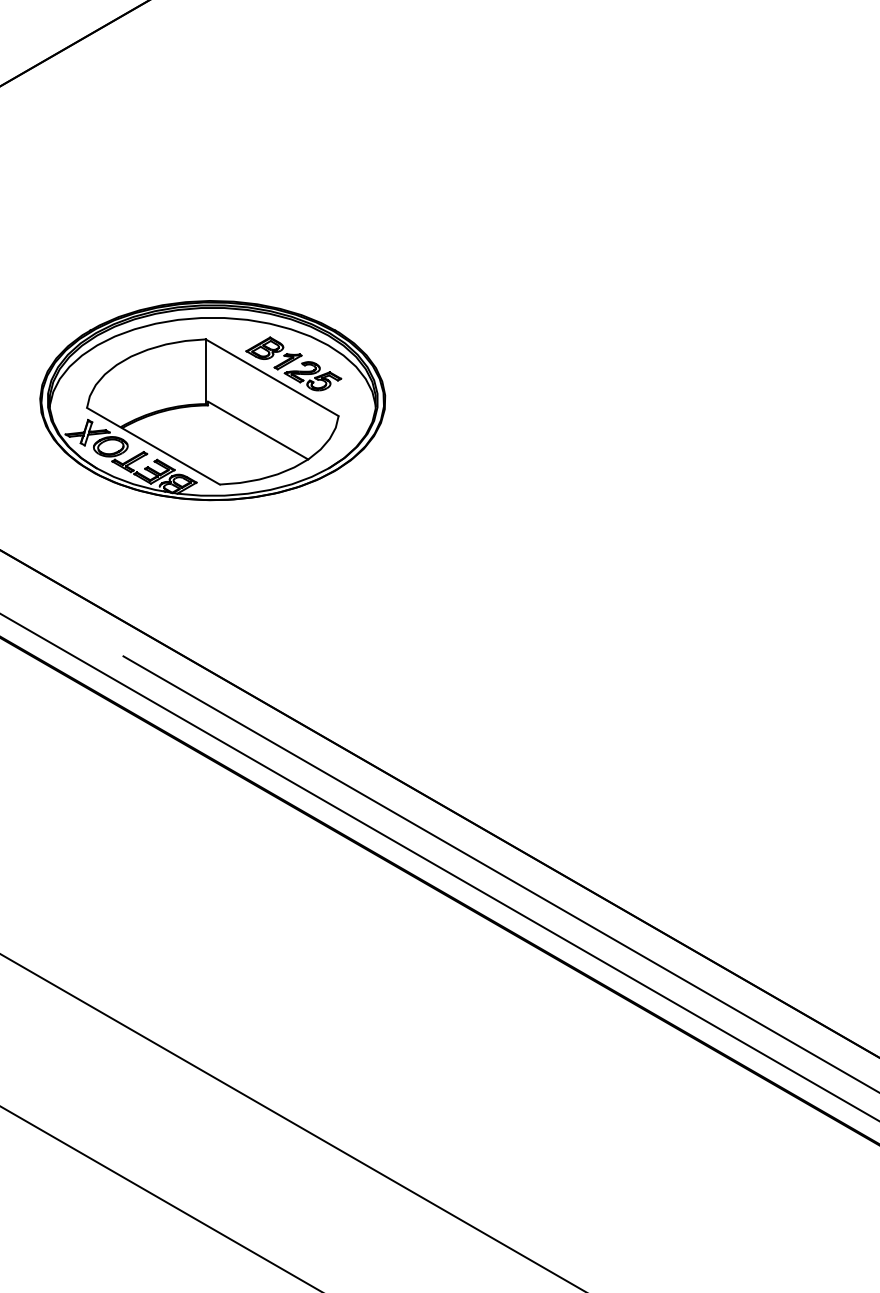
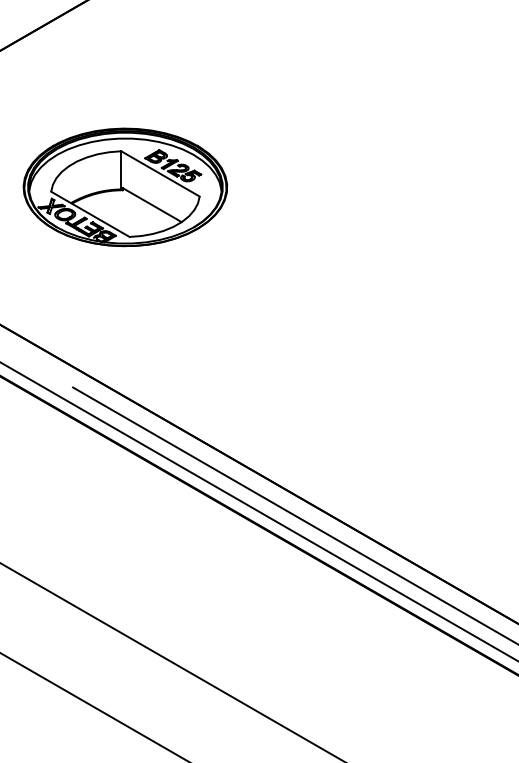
part: (211, 400) -> (124, 187), moved

